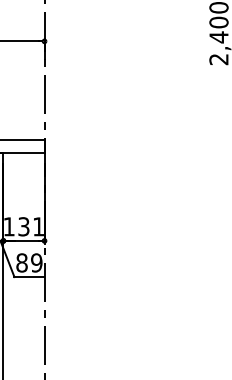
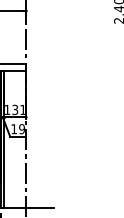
text: (22, 263) -> (14, 129), 89 -> 19

